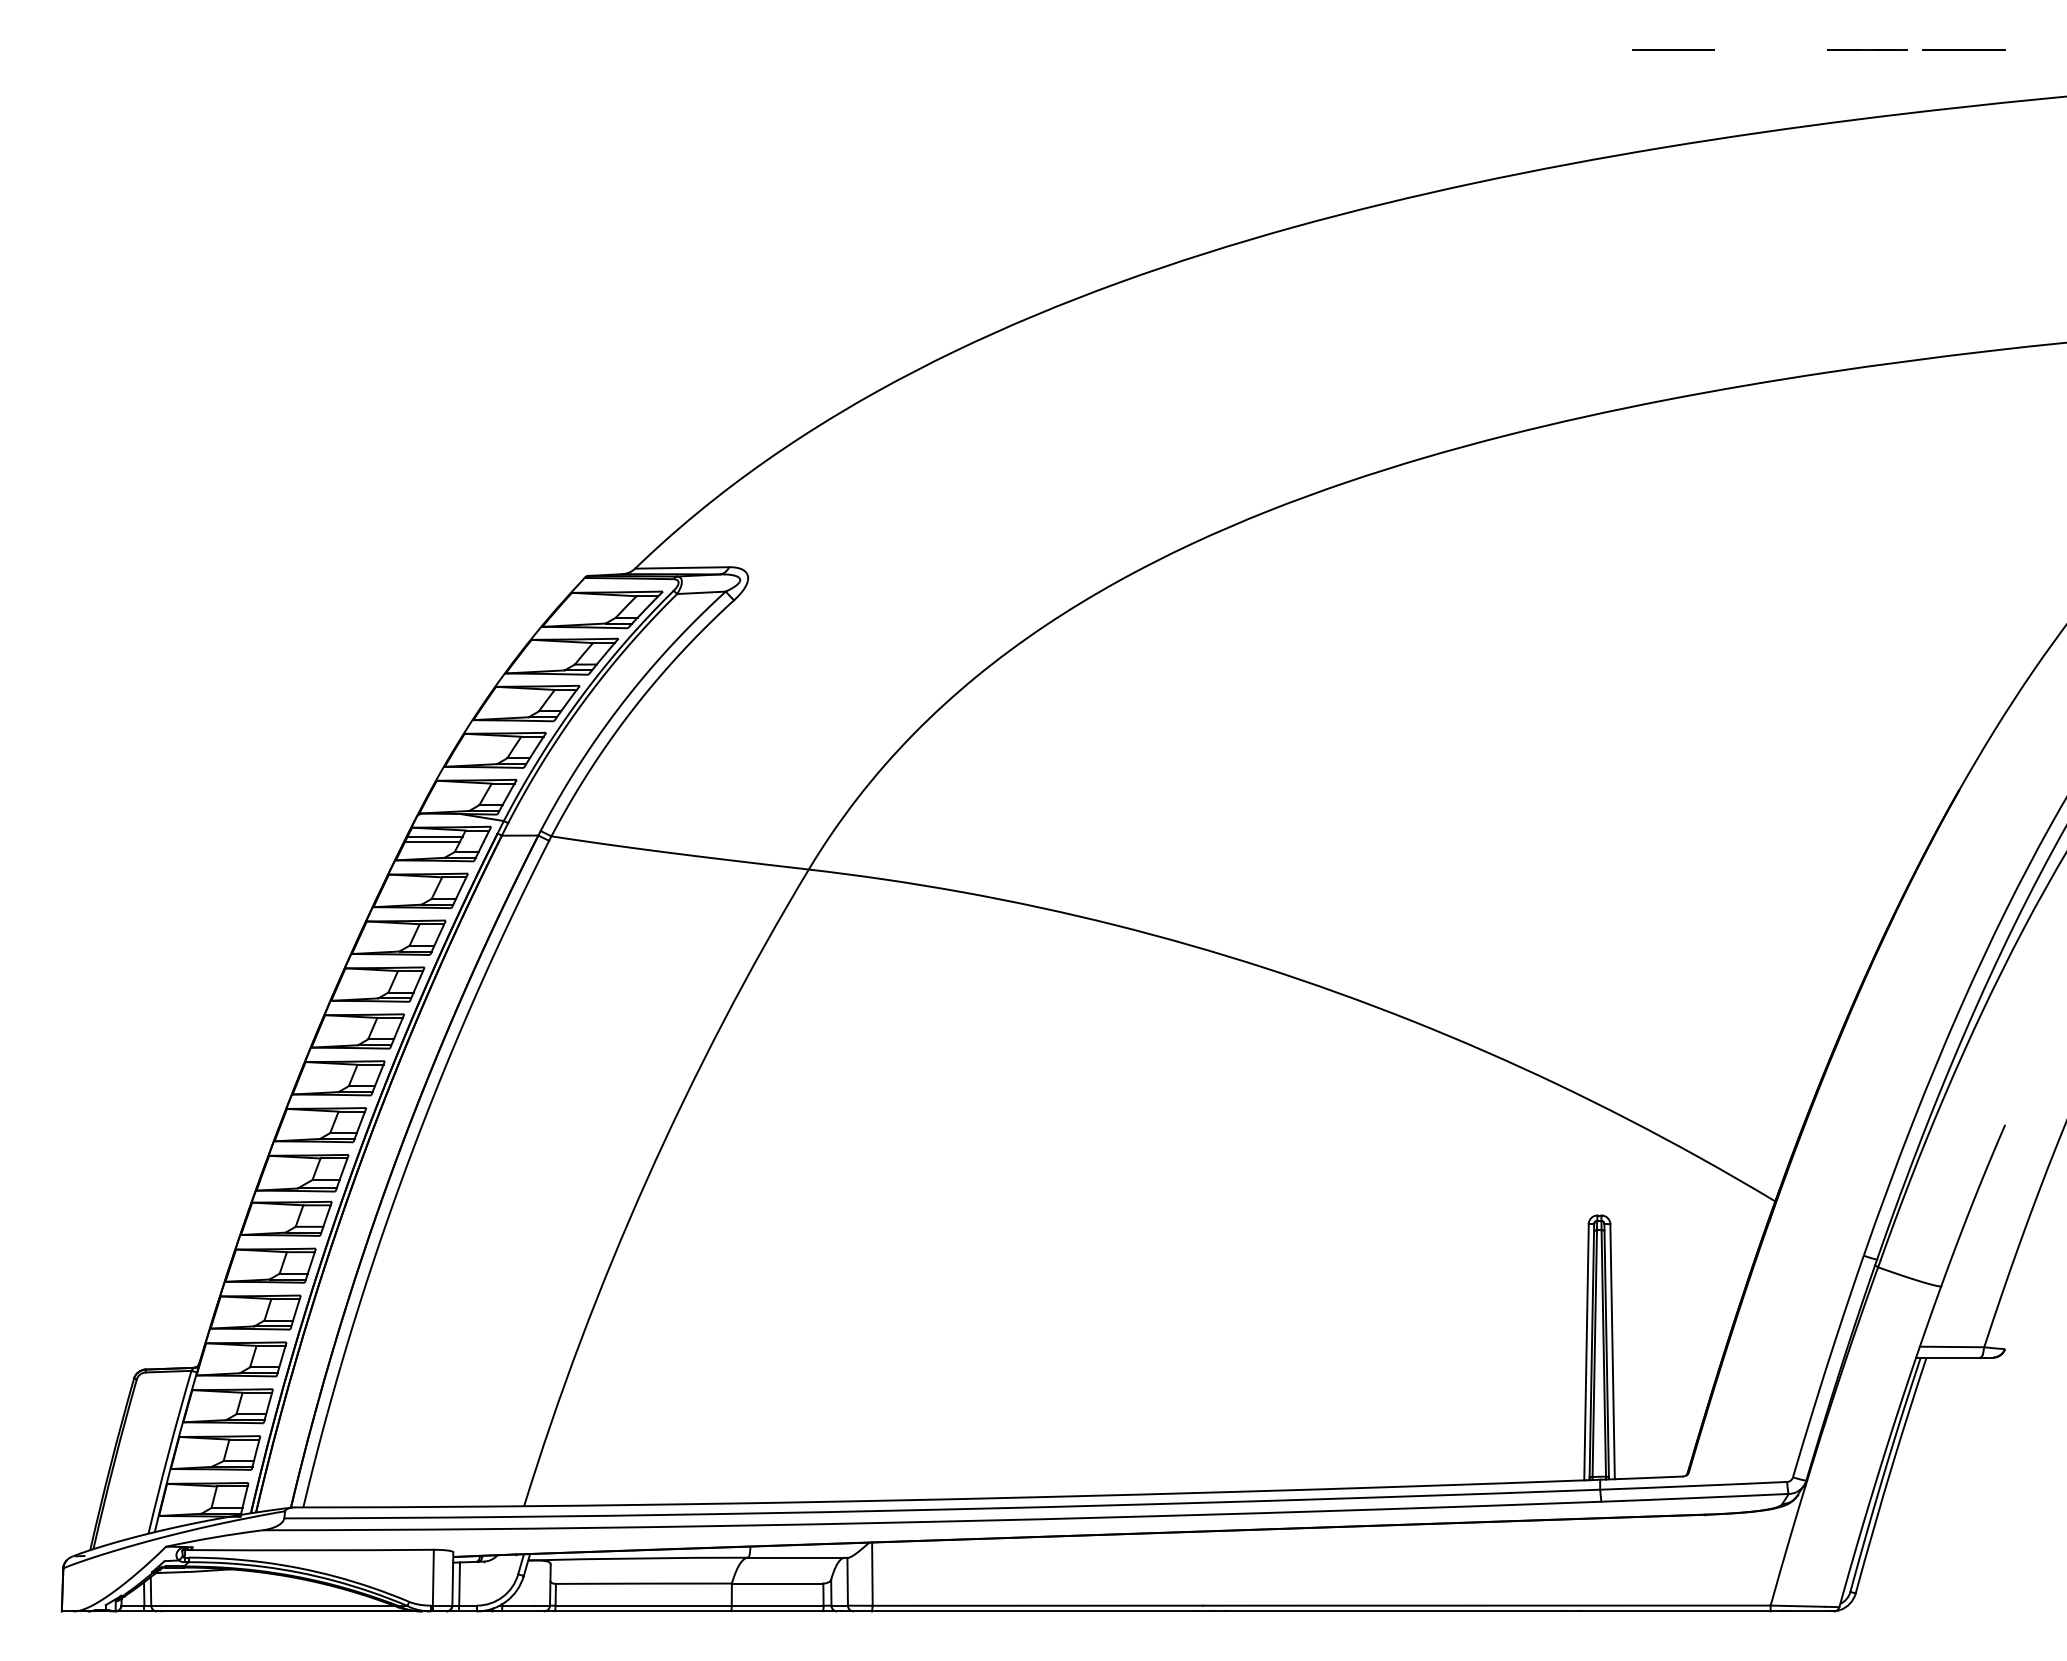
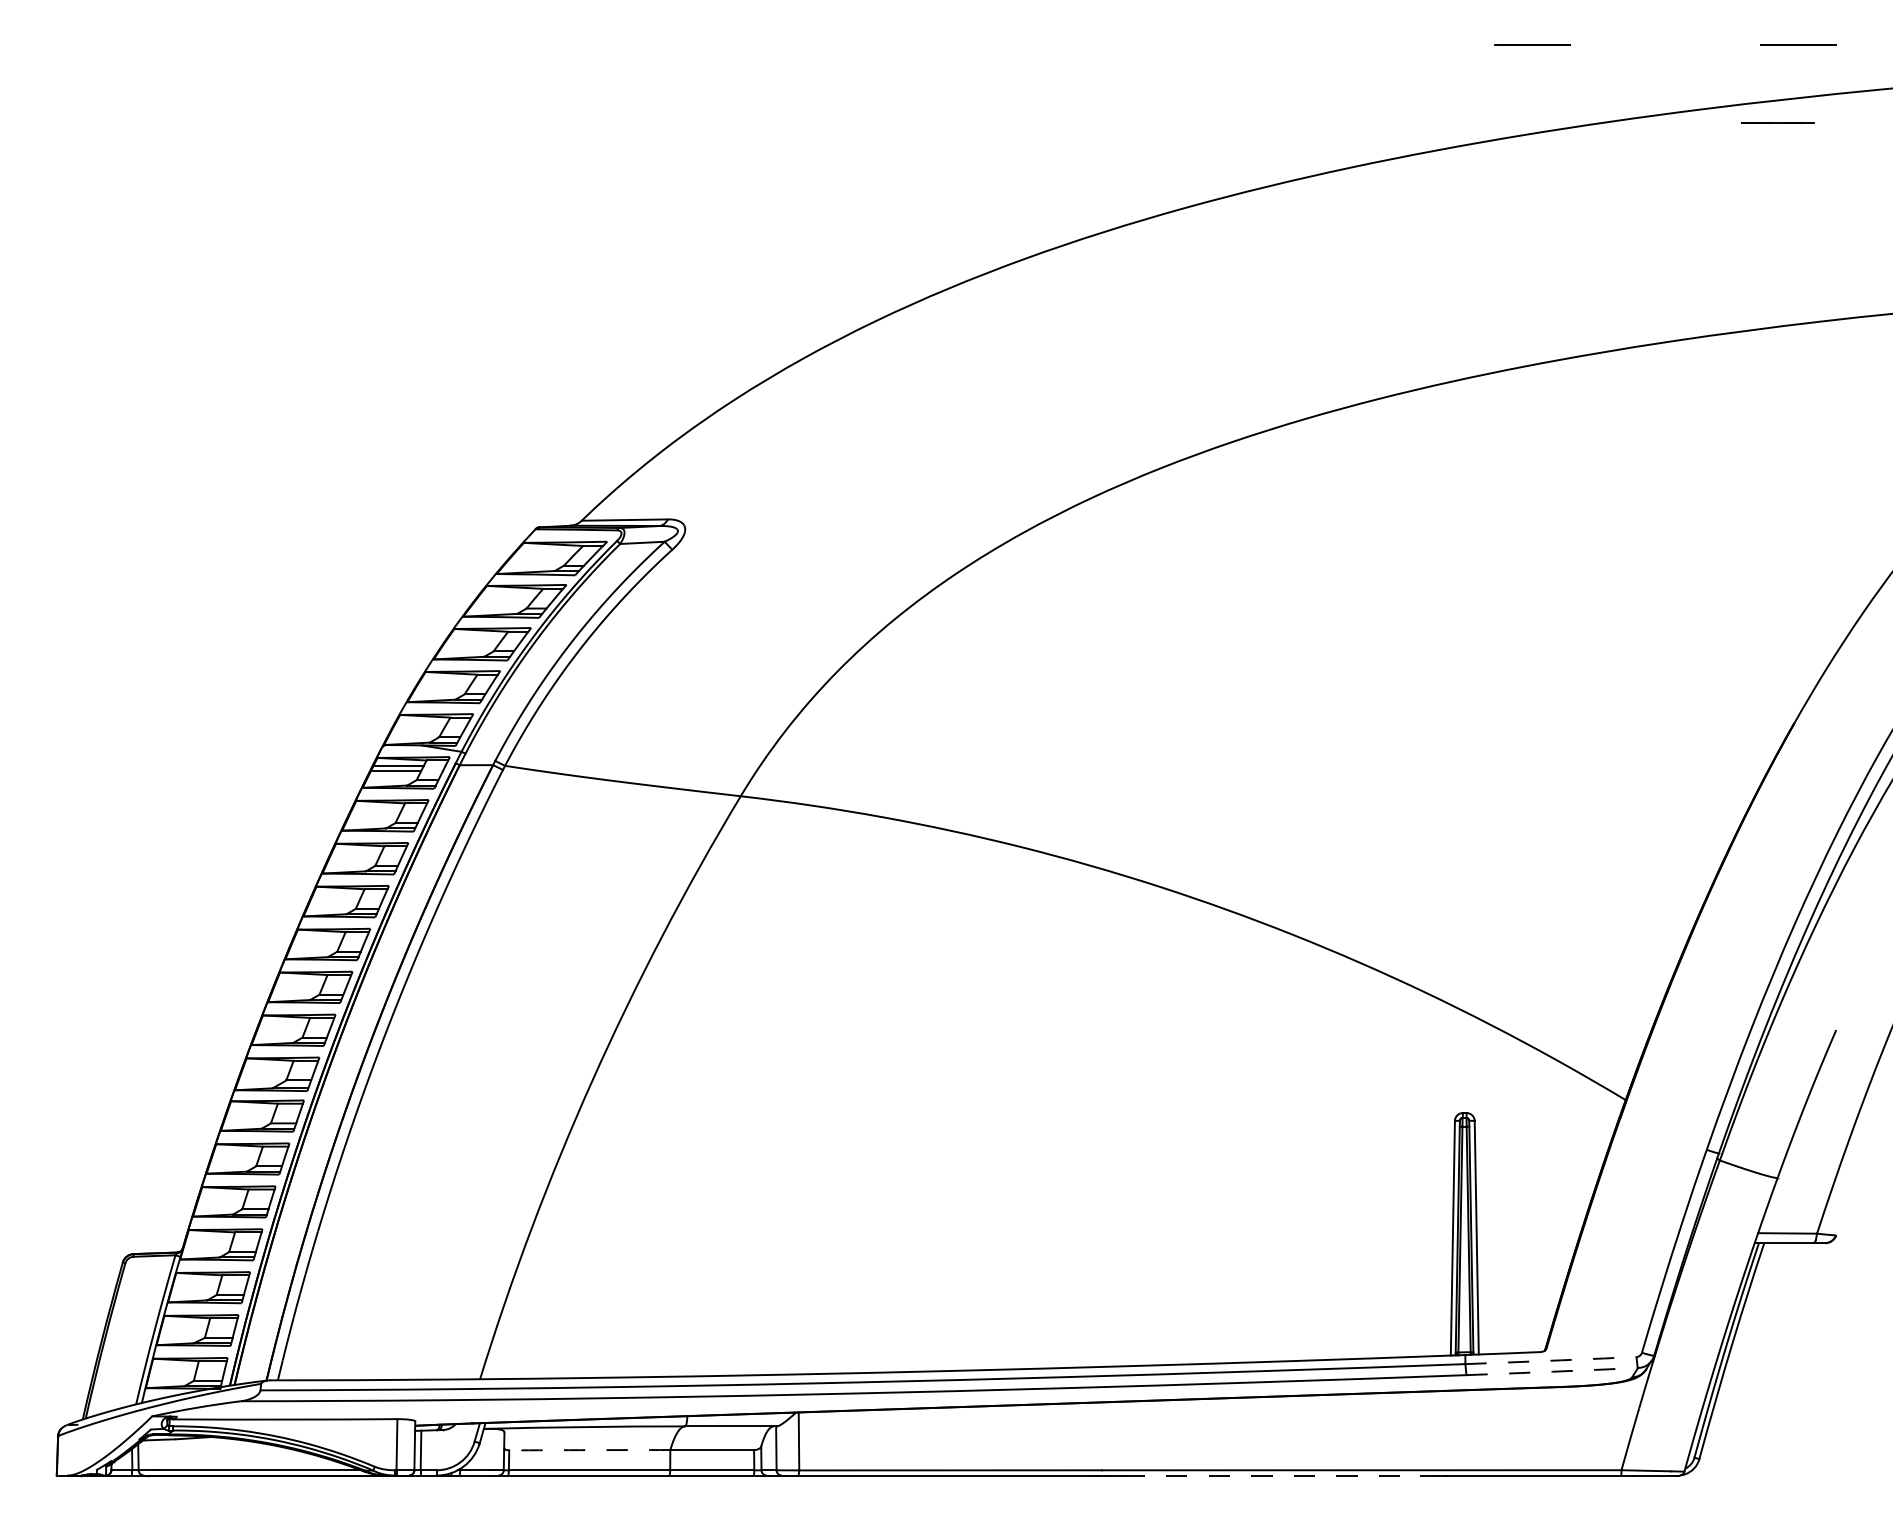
line: (1866, 48) -> (1777, 122), moved
arc: (1694, 1485) -> (1551, 1360), solid -> dashed
arc: (1695, 1497) -> (1552, 1371), solid -> dashed
arc: (643, 1584) -> (589, 1450), solid -> dashed
line: (1389, 1611) -> (1272, 1475), solid -> dashed

